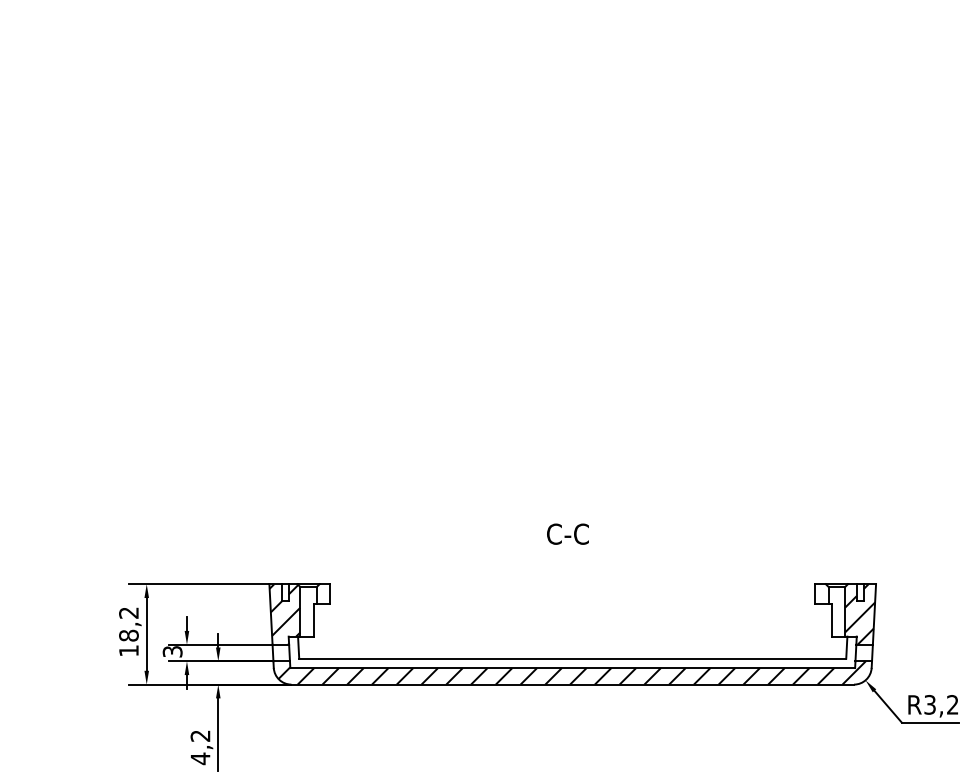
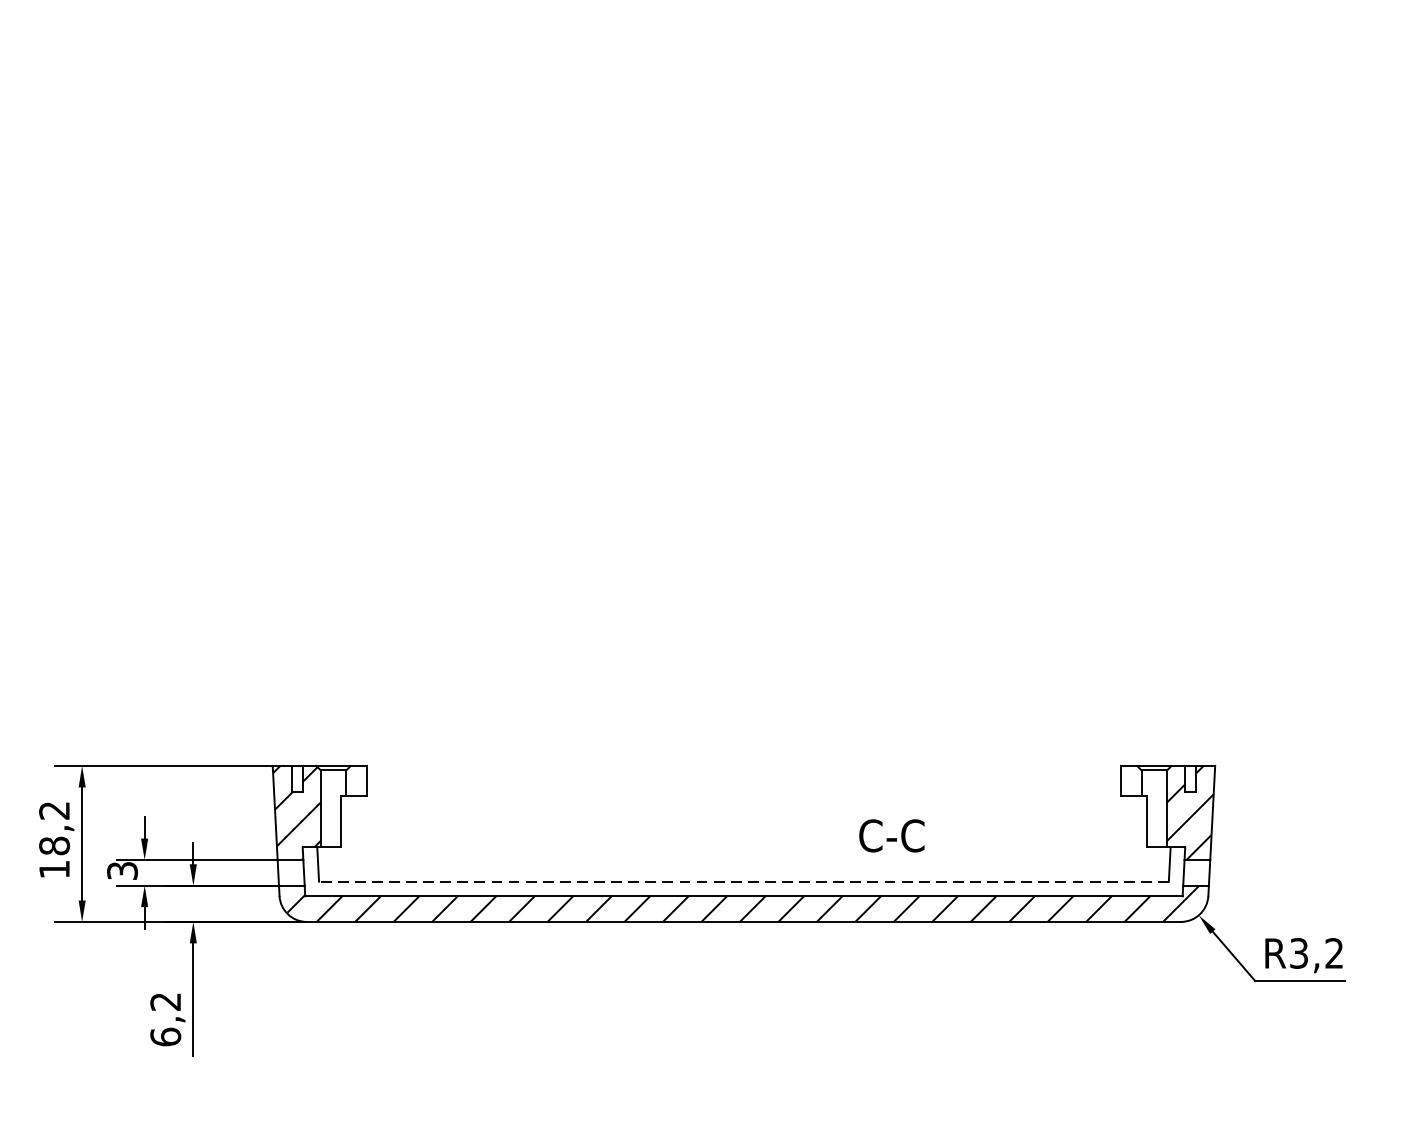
text: (567, 533) -> (891, 834), moved
line: (572, 658) -> (743, 881), solid -> dashed
text: (200, 758) -> (165, 1036), 4,2 -> 6,2

